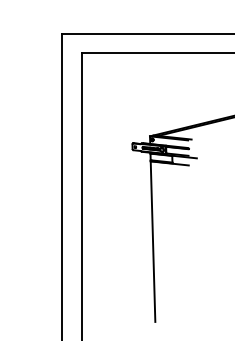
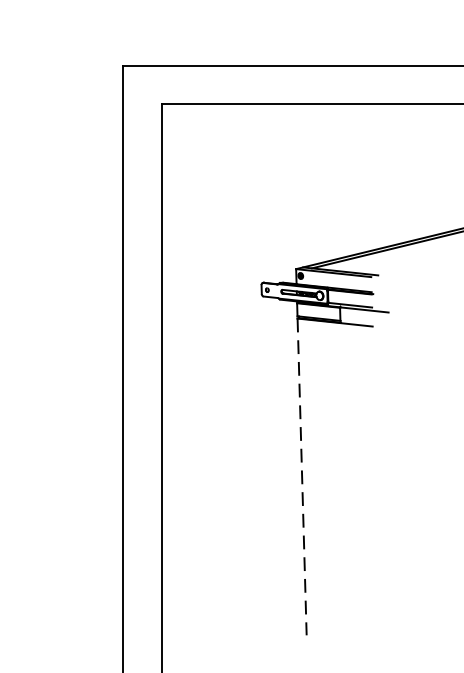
line: (153, 242) -> (303, 478), solid -> dashed

